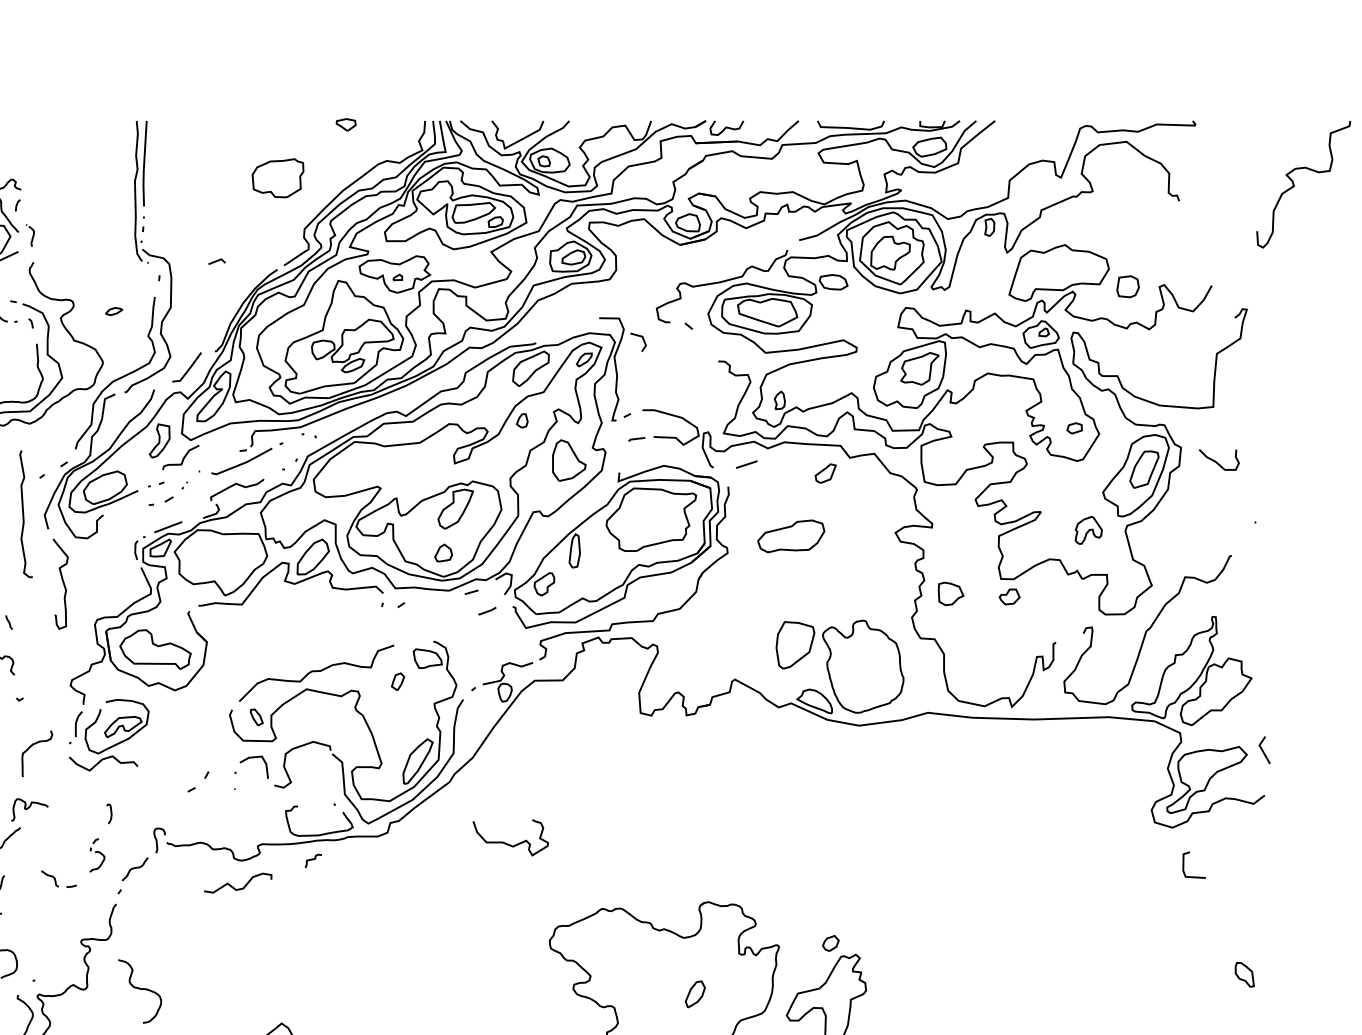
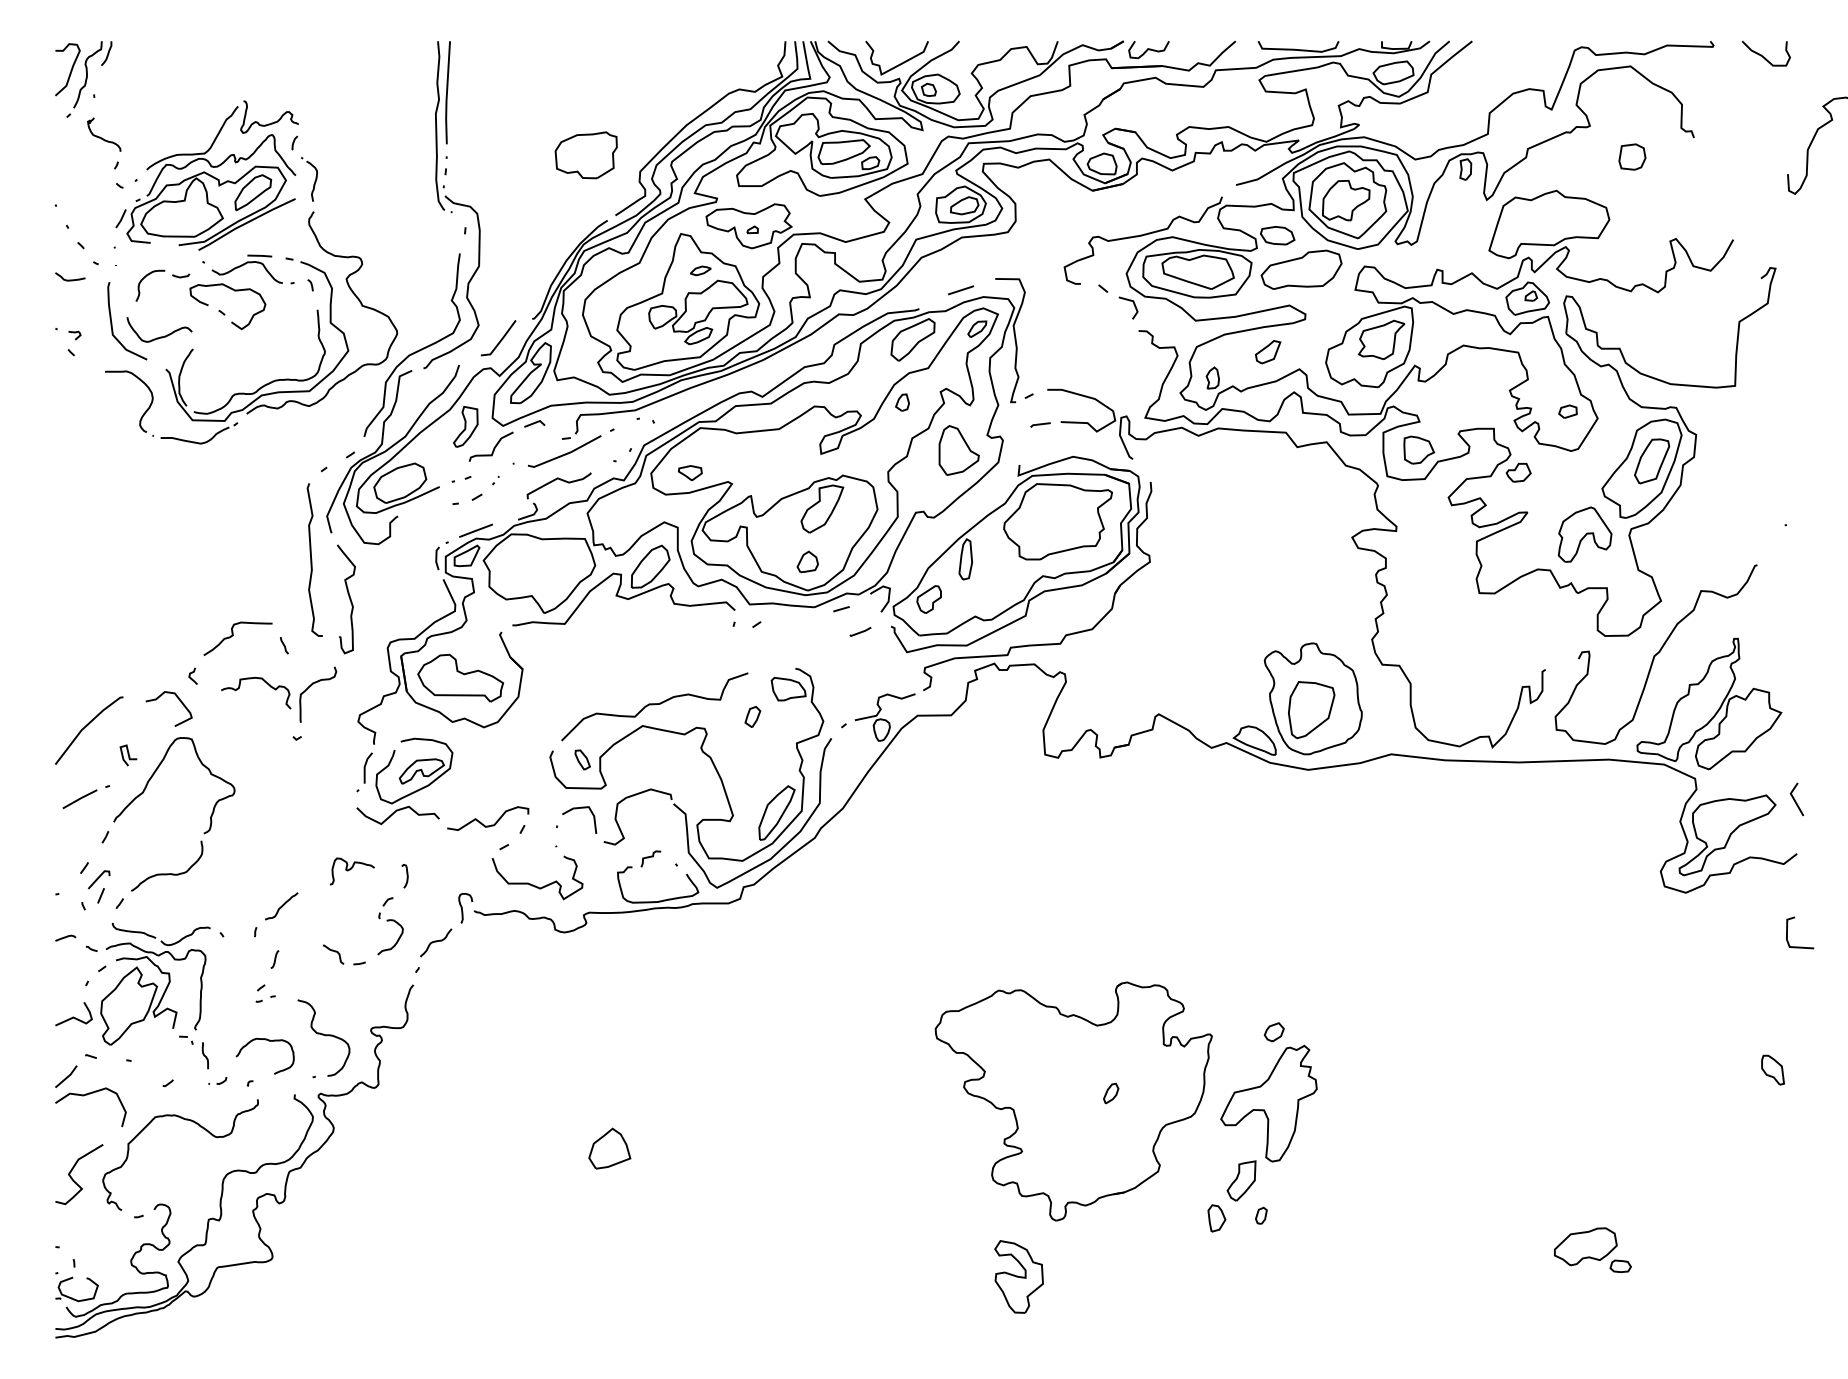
part: (346, 124) -> (690, 472), moved
part: (277, 178) -> (585, 155), moved
part: (30, 235) -> (309, 179), size x1.67
line: (216, 261) -> (534, 423), moved
part: (1128, 286) -> (1632, 156), moved
part: (113, 311) -> (700, 270), moved
line: (642, 339) -> (1133, 304), moved
curve: (1217, 462) -> (1764, 56), moved
line: (747, 464) -> (961, 290), moved
part: (826, 473) -> (1268, 352), moved
curve: (24, 513) -> (312, 559), moved
part: (1088, 530) -> (1584, 534), size x1.67
part: (791, 536) -> (1301, 269), moved
part: (951, 593) -> (1419, 449), moved
part: (1009, 596) -> (1518, 472), moved
part: (795, 645) -> (1311, 710), moved
curve: (31, 746) -> (311, 686), moved
curve: (29, 808) -> (351, 869), moved
curve: (507, 843) -> (533, 884), moved
part: (97, 855) -> (390, 926), size x1.43
curve: (313, 859) -> (650, 857), moved
line: (1183, 864) -> (1787, 932), moved
curve: (240, 888) -> (491, 824), moved
curve: (139, 989) -> (323, 1035), moved
part: (695, 994) -> (1111, 1093), size x0.62

